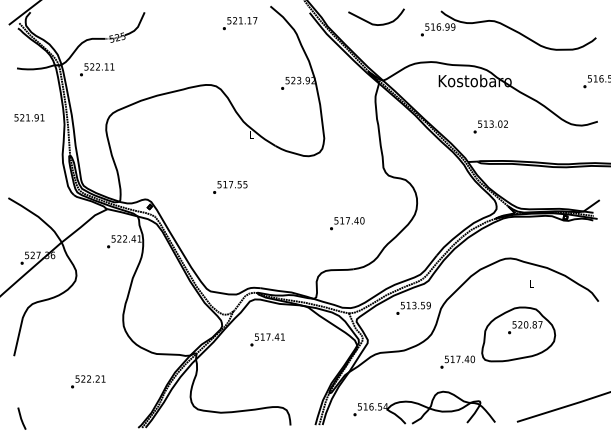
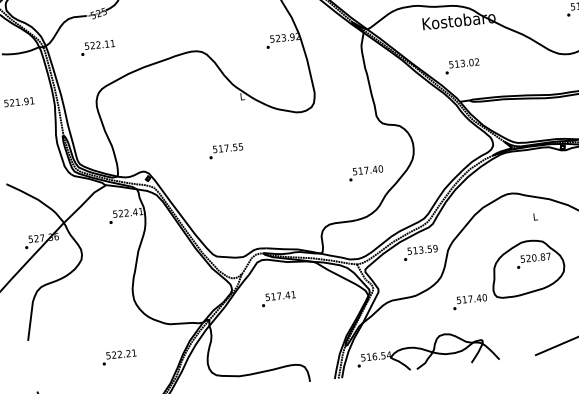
text: (97, 69) -> (98, 47), moved
text: (490, 126) -> (461, 65), moved
text: (347, 223) -> (366, 173), moved
text: (88, 381) -> (119, 357), moved
part: (424, 407) -> (427, 351), moved

